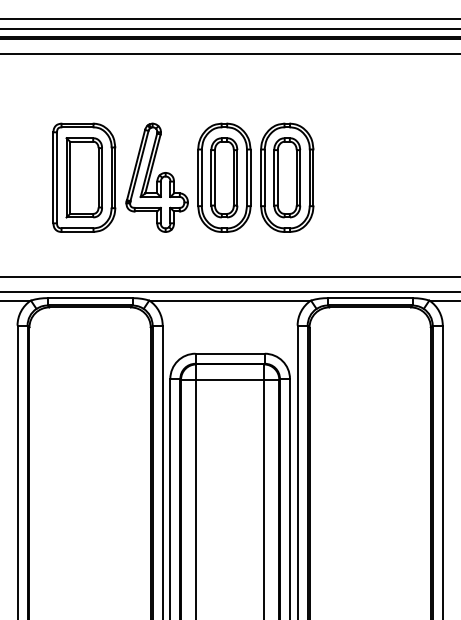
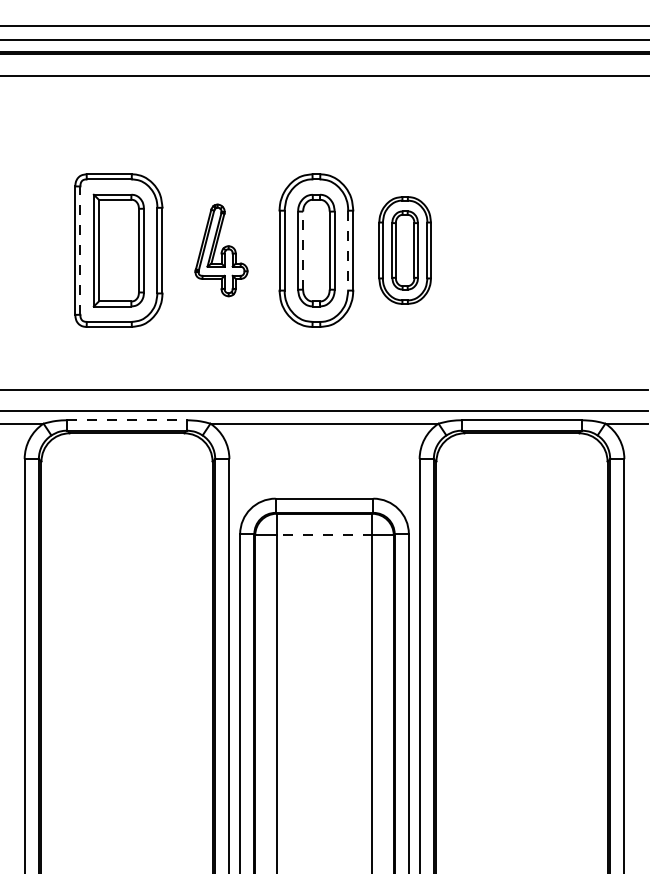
line: (57, 177) -> (81, 250), solid -> dashed
part: (156, 177) -> (220, 250), size x0.6
line: (215, 177) -> (303, 250), solid -> dashed
part: (287, 177) -> (405, 250), size x0.7
line: (246, 178) -> (347, 251), solid -> dashed
line: (90, 298) -> (127, 420), solid -> dashed
line: (229, 379) -> (323, 535), solid -> dashed

